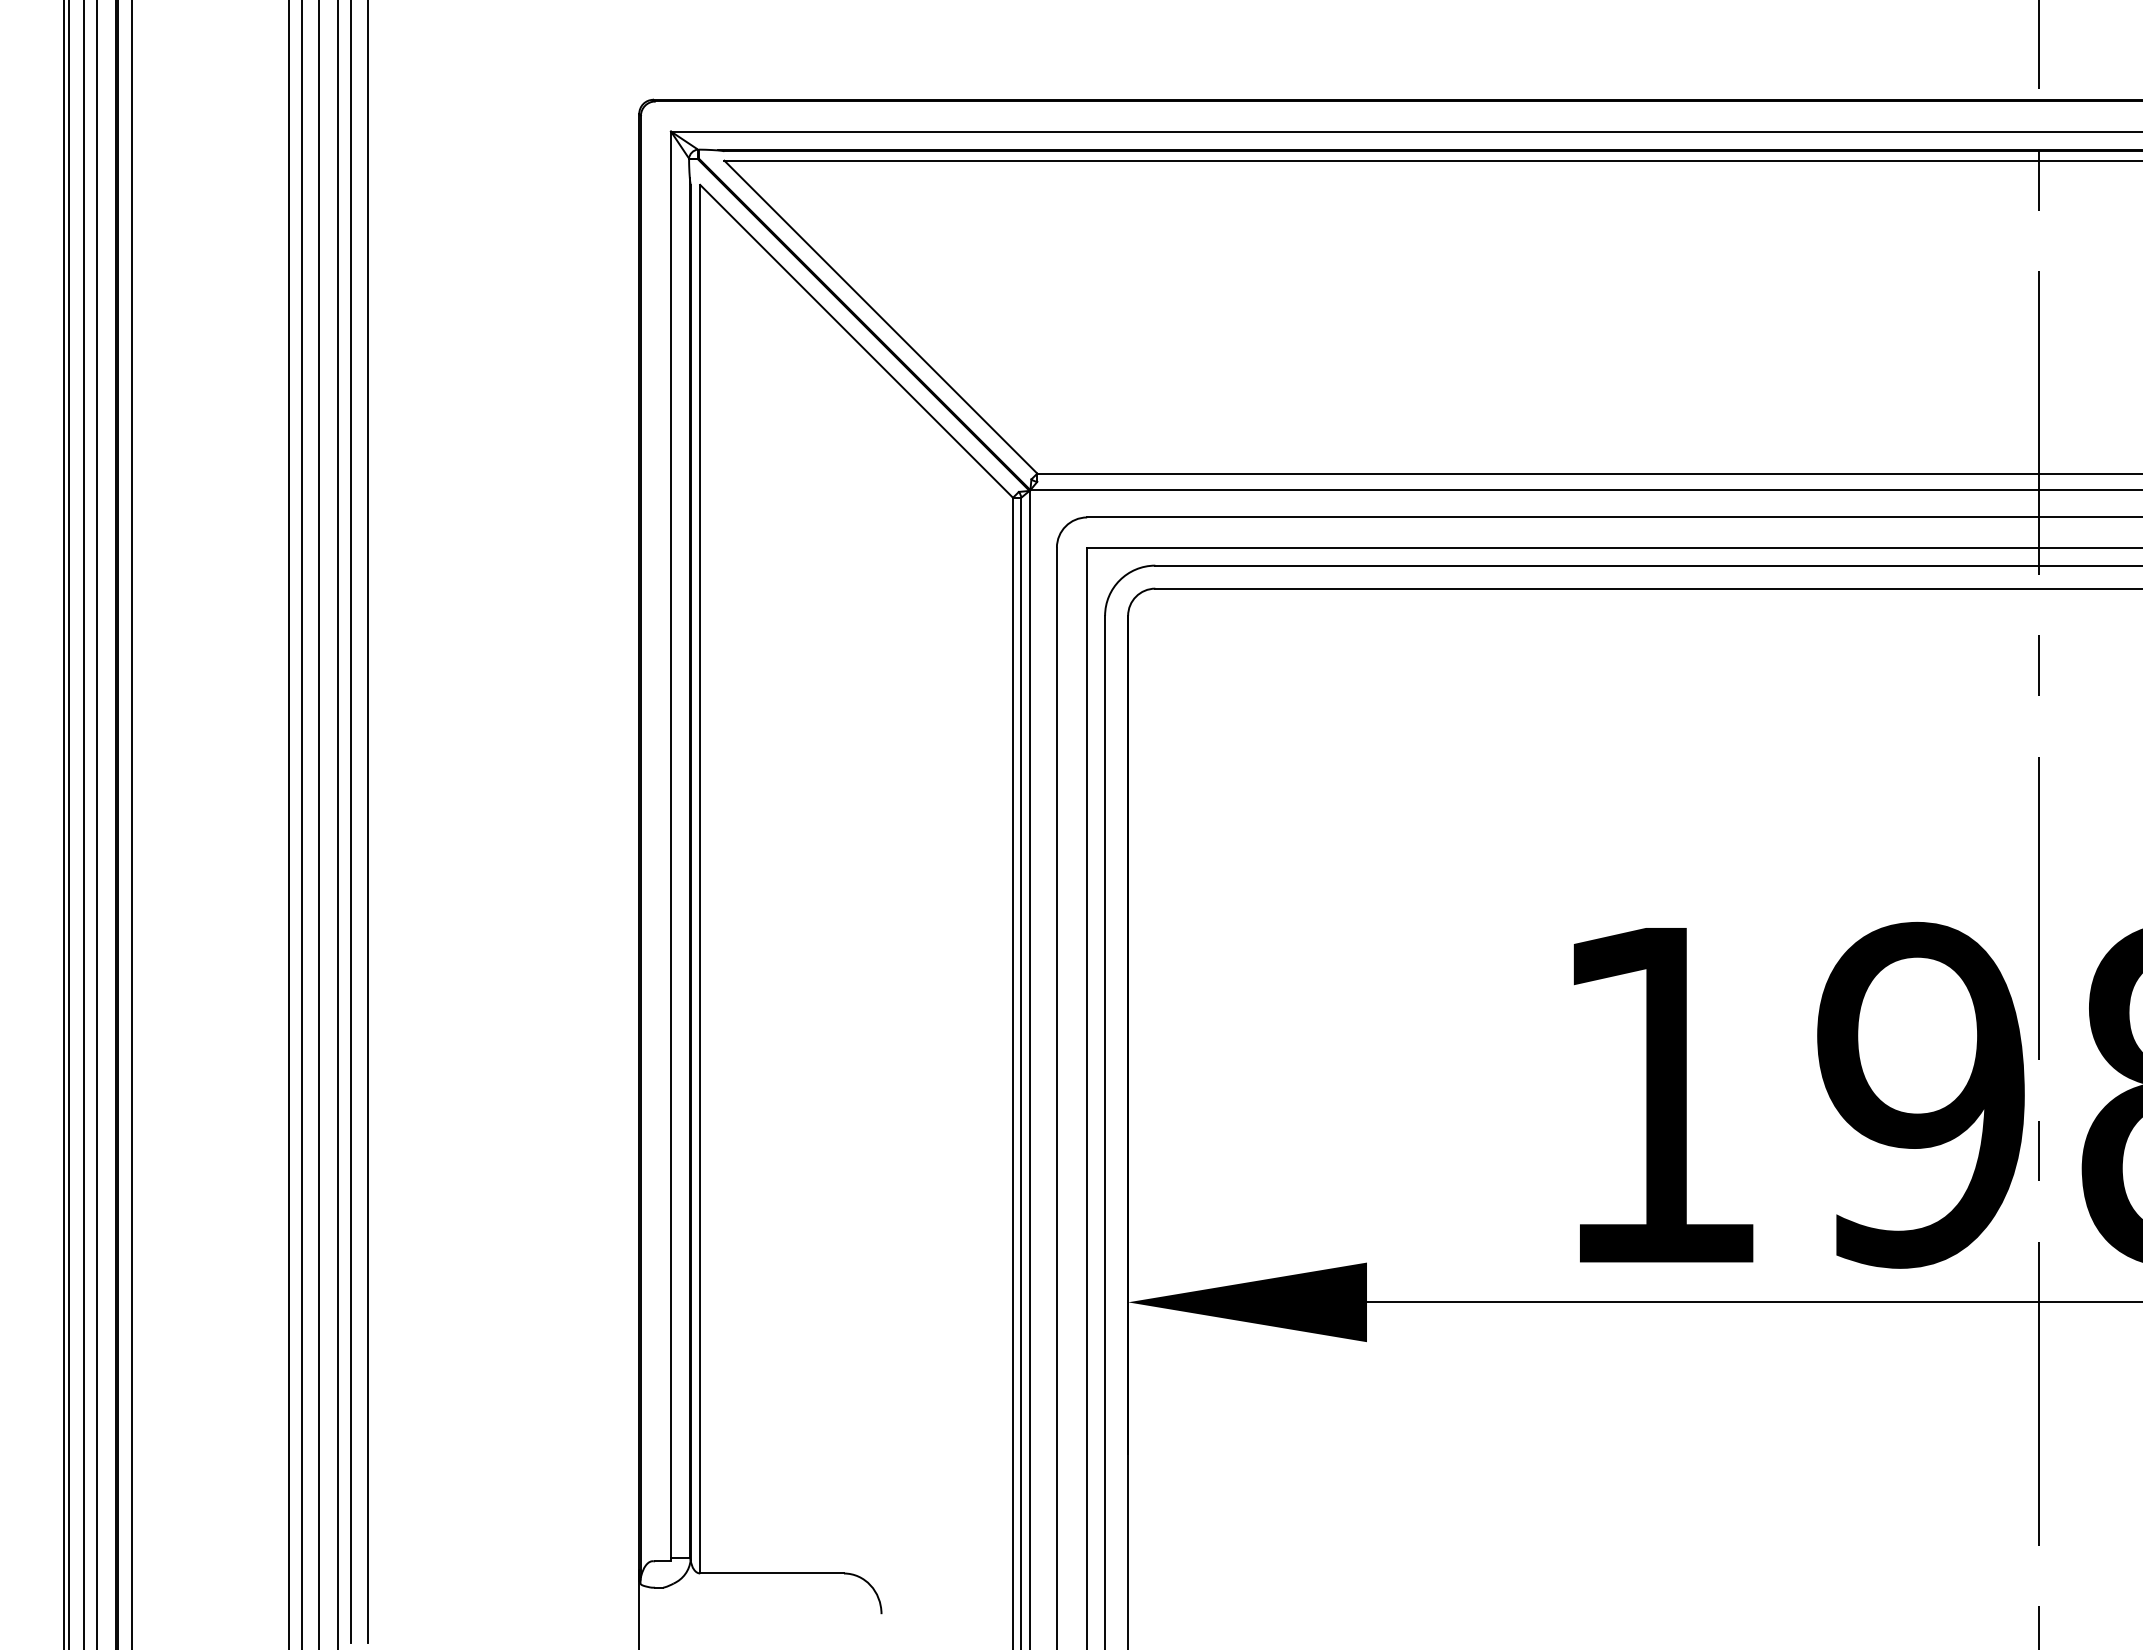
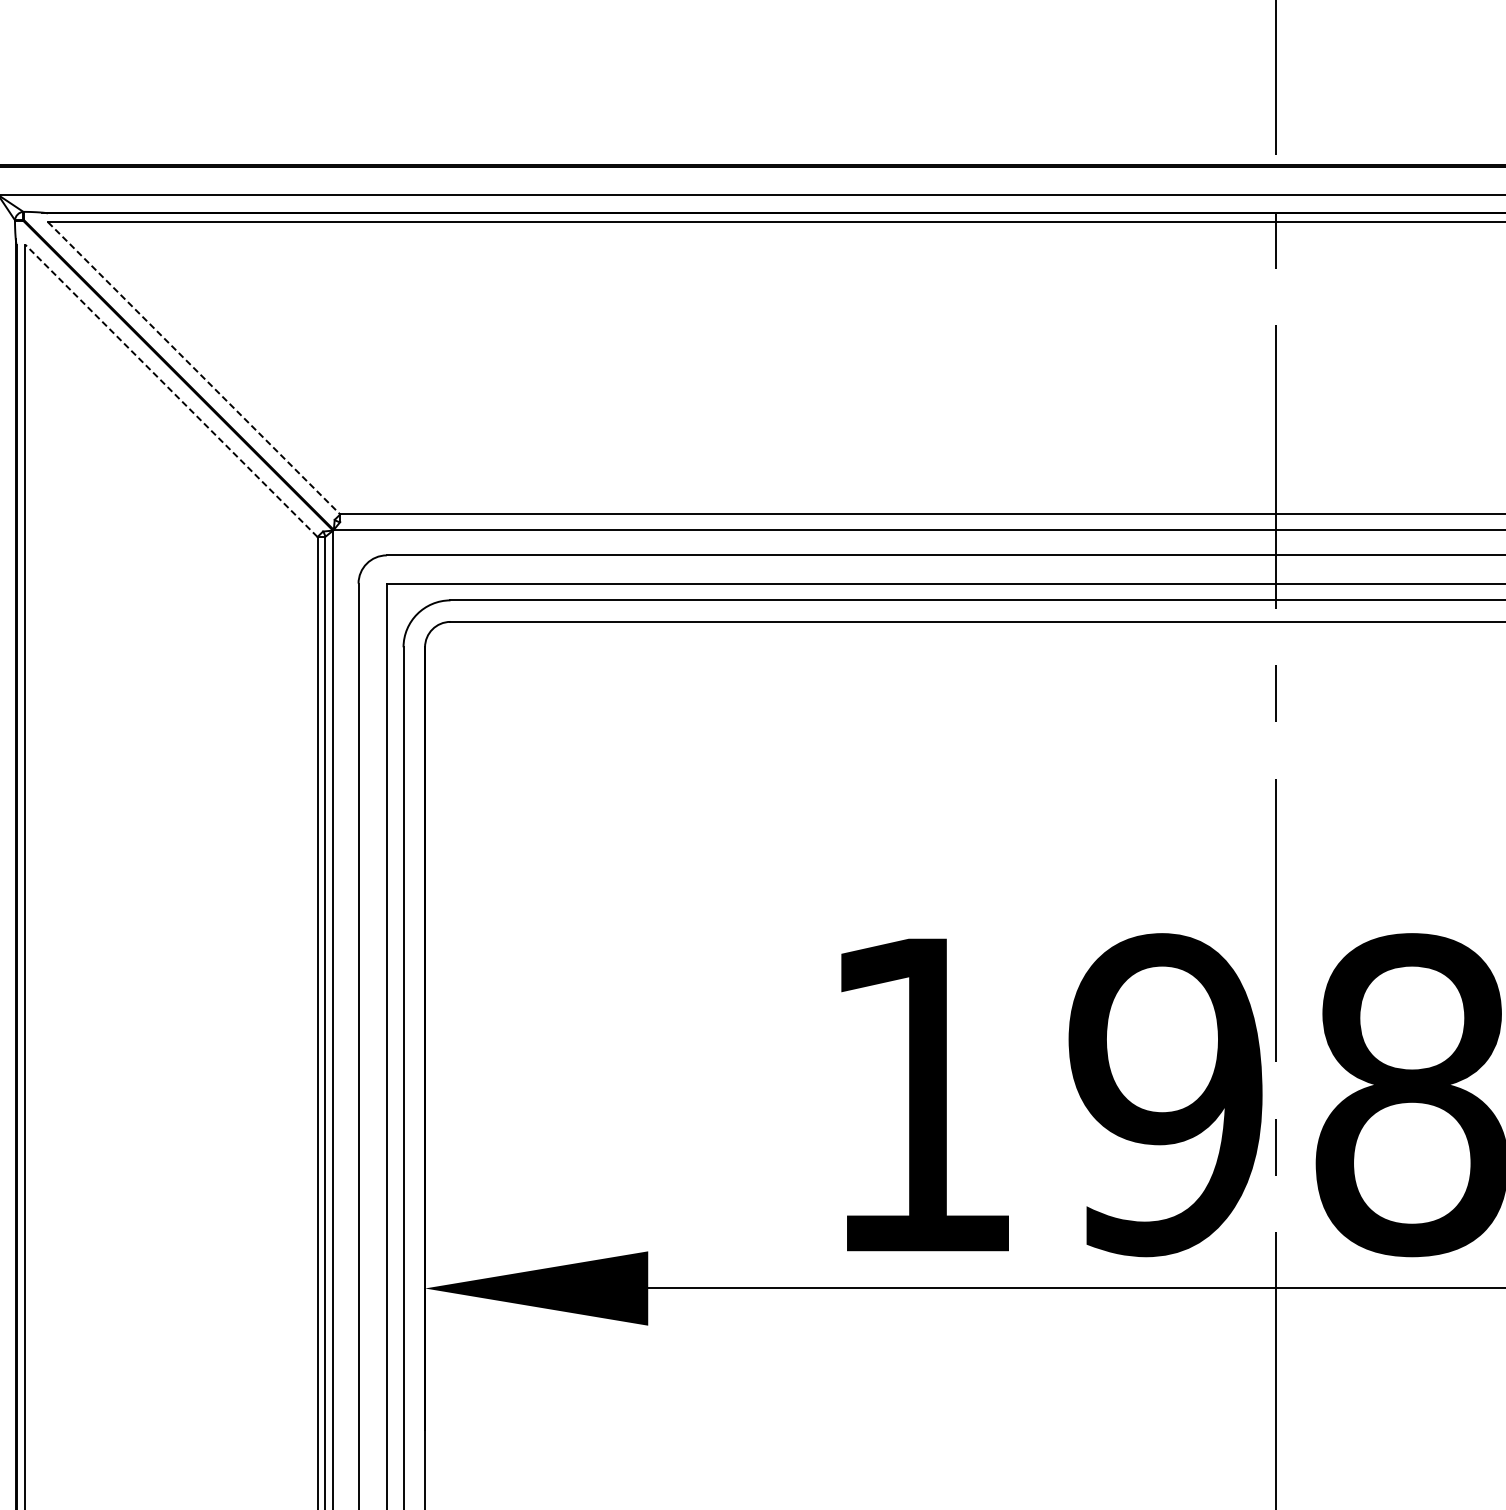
line: (881, 317) -> (194, 368), solid -> dashed
line: (856, 340) -> (171, 390), solid -> dashed

